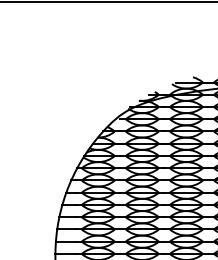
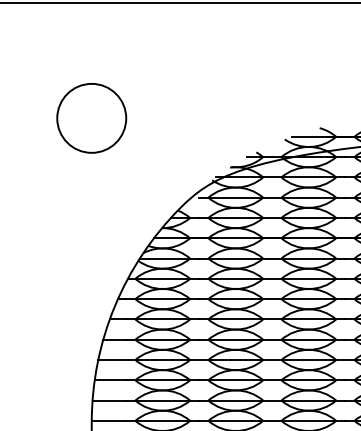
circle: (55, 71) -> (91, 118), added

